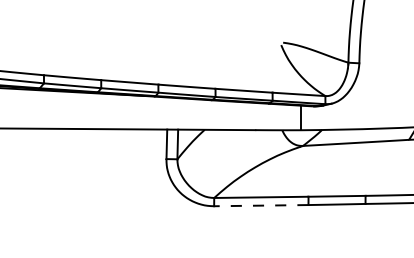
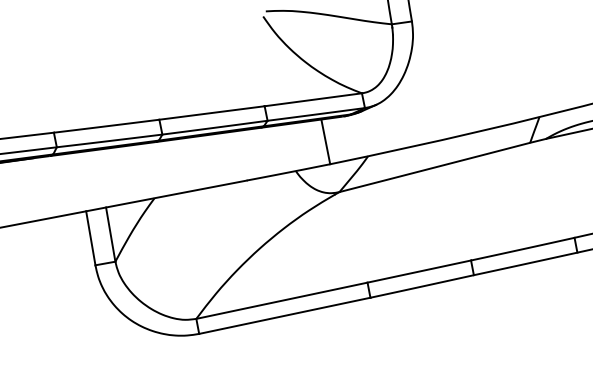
line: (260, 205) -> (283, 315), dashed -> solid

